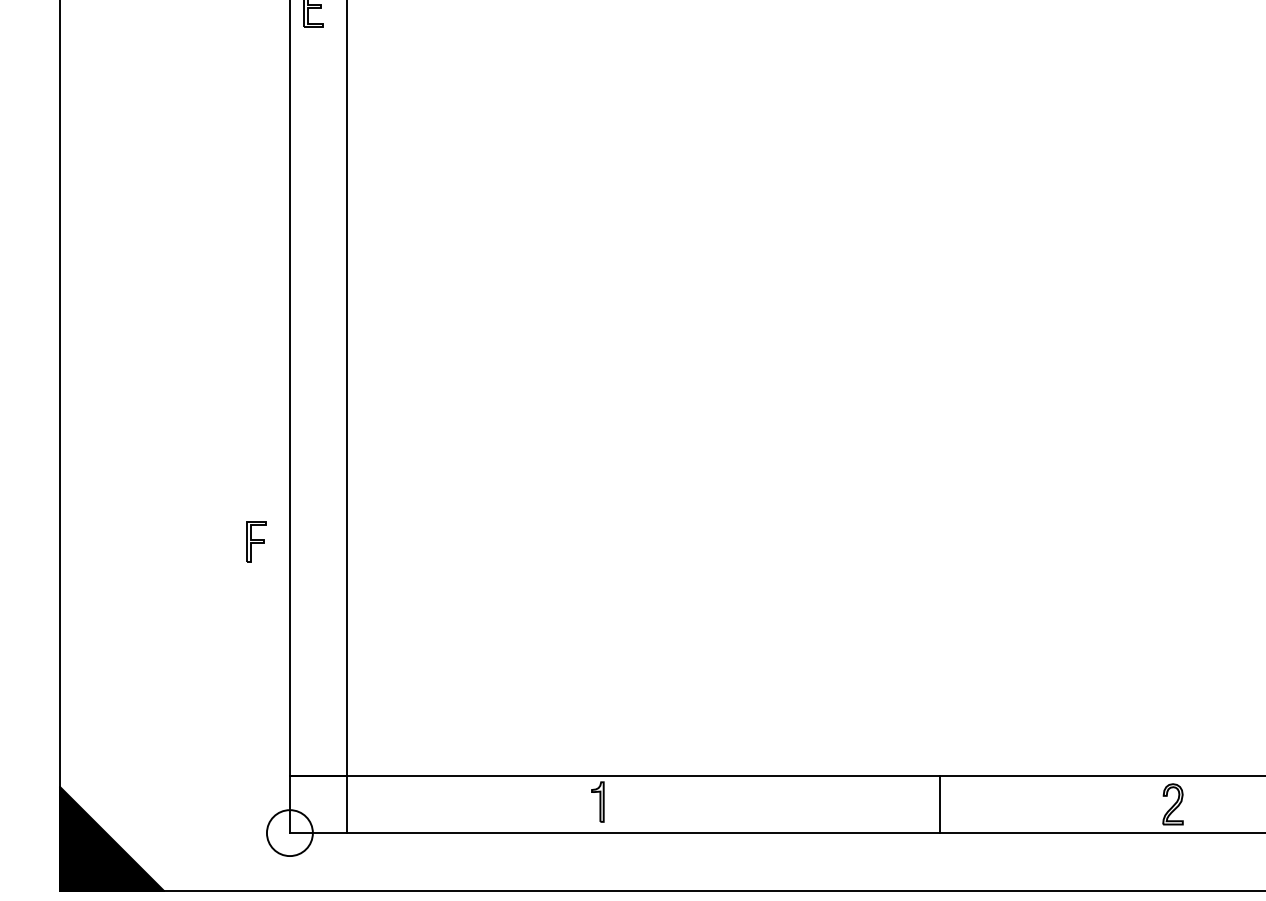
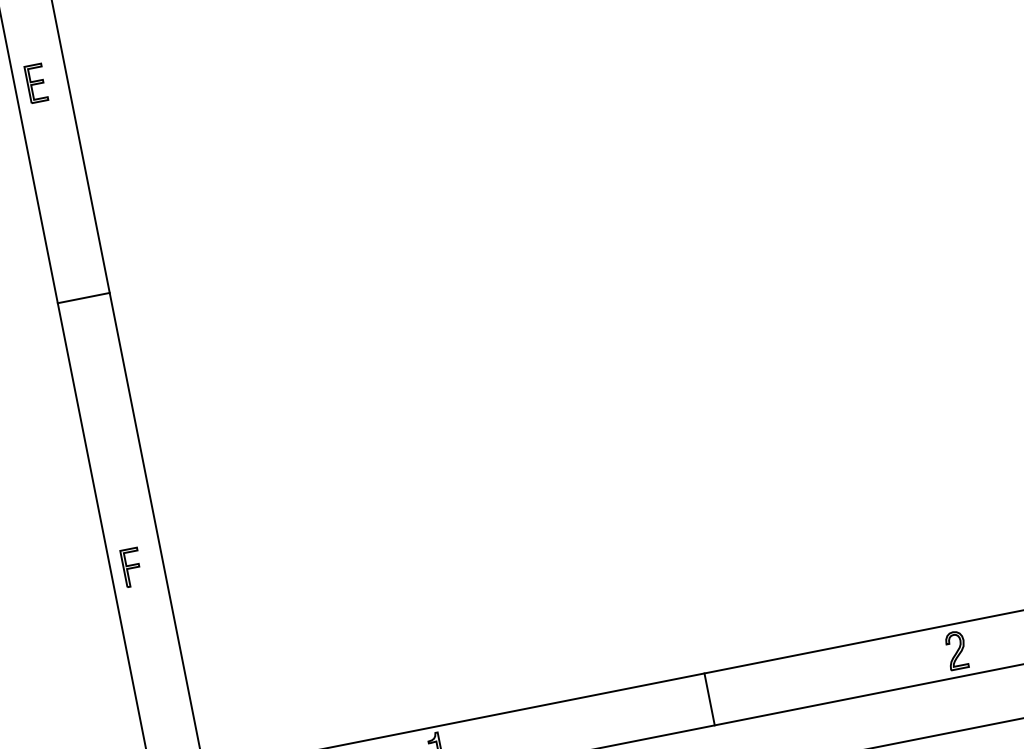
line: (318, 245) -> (83, 298), added
part: (256, 541) -> (132, 566), moved
line: (940, 804) -> (710, 699), moved

